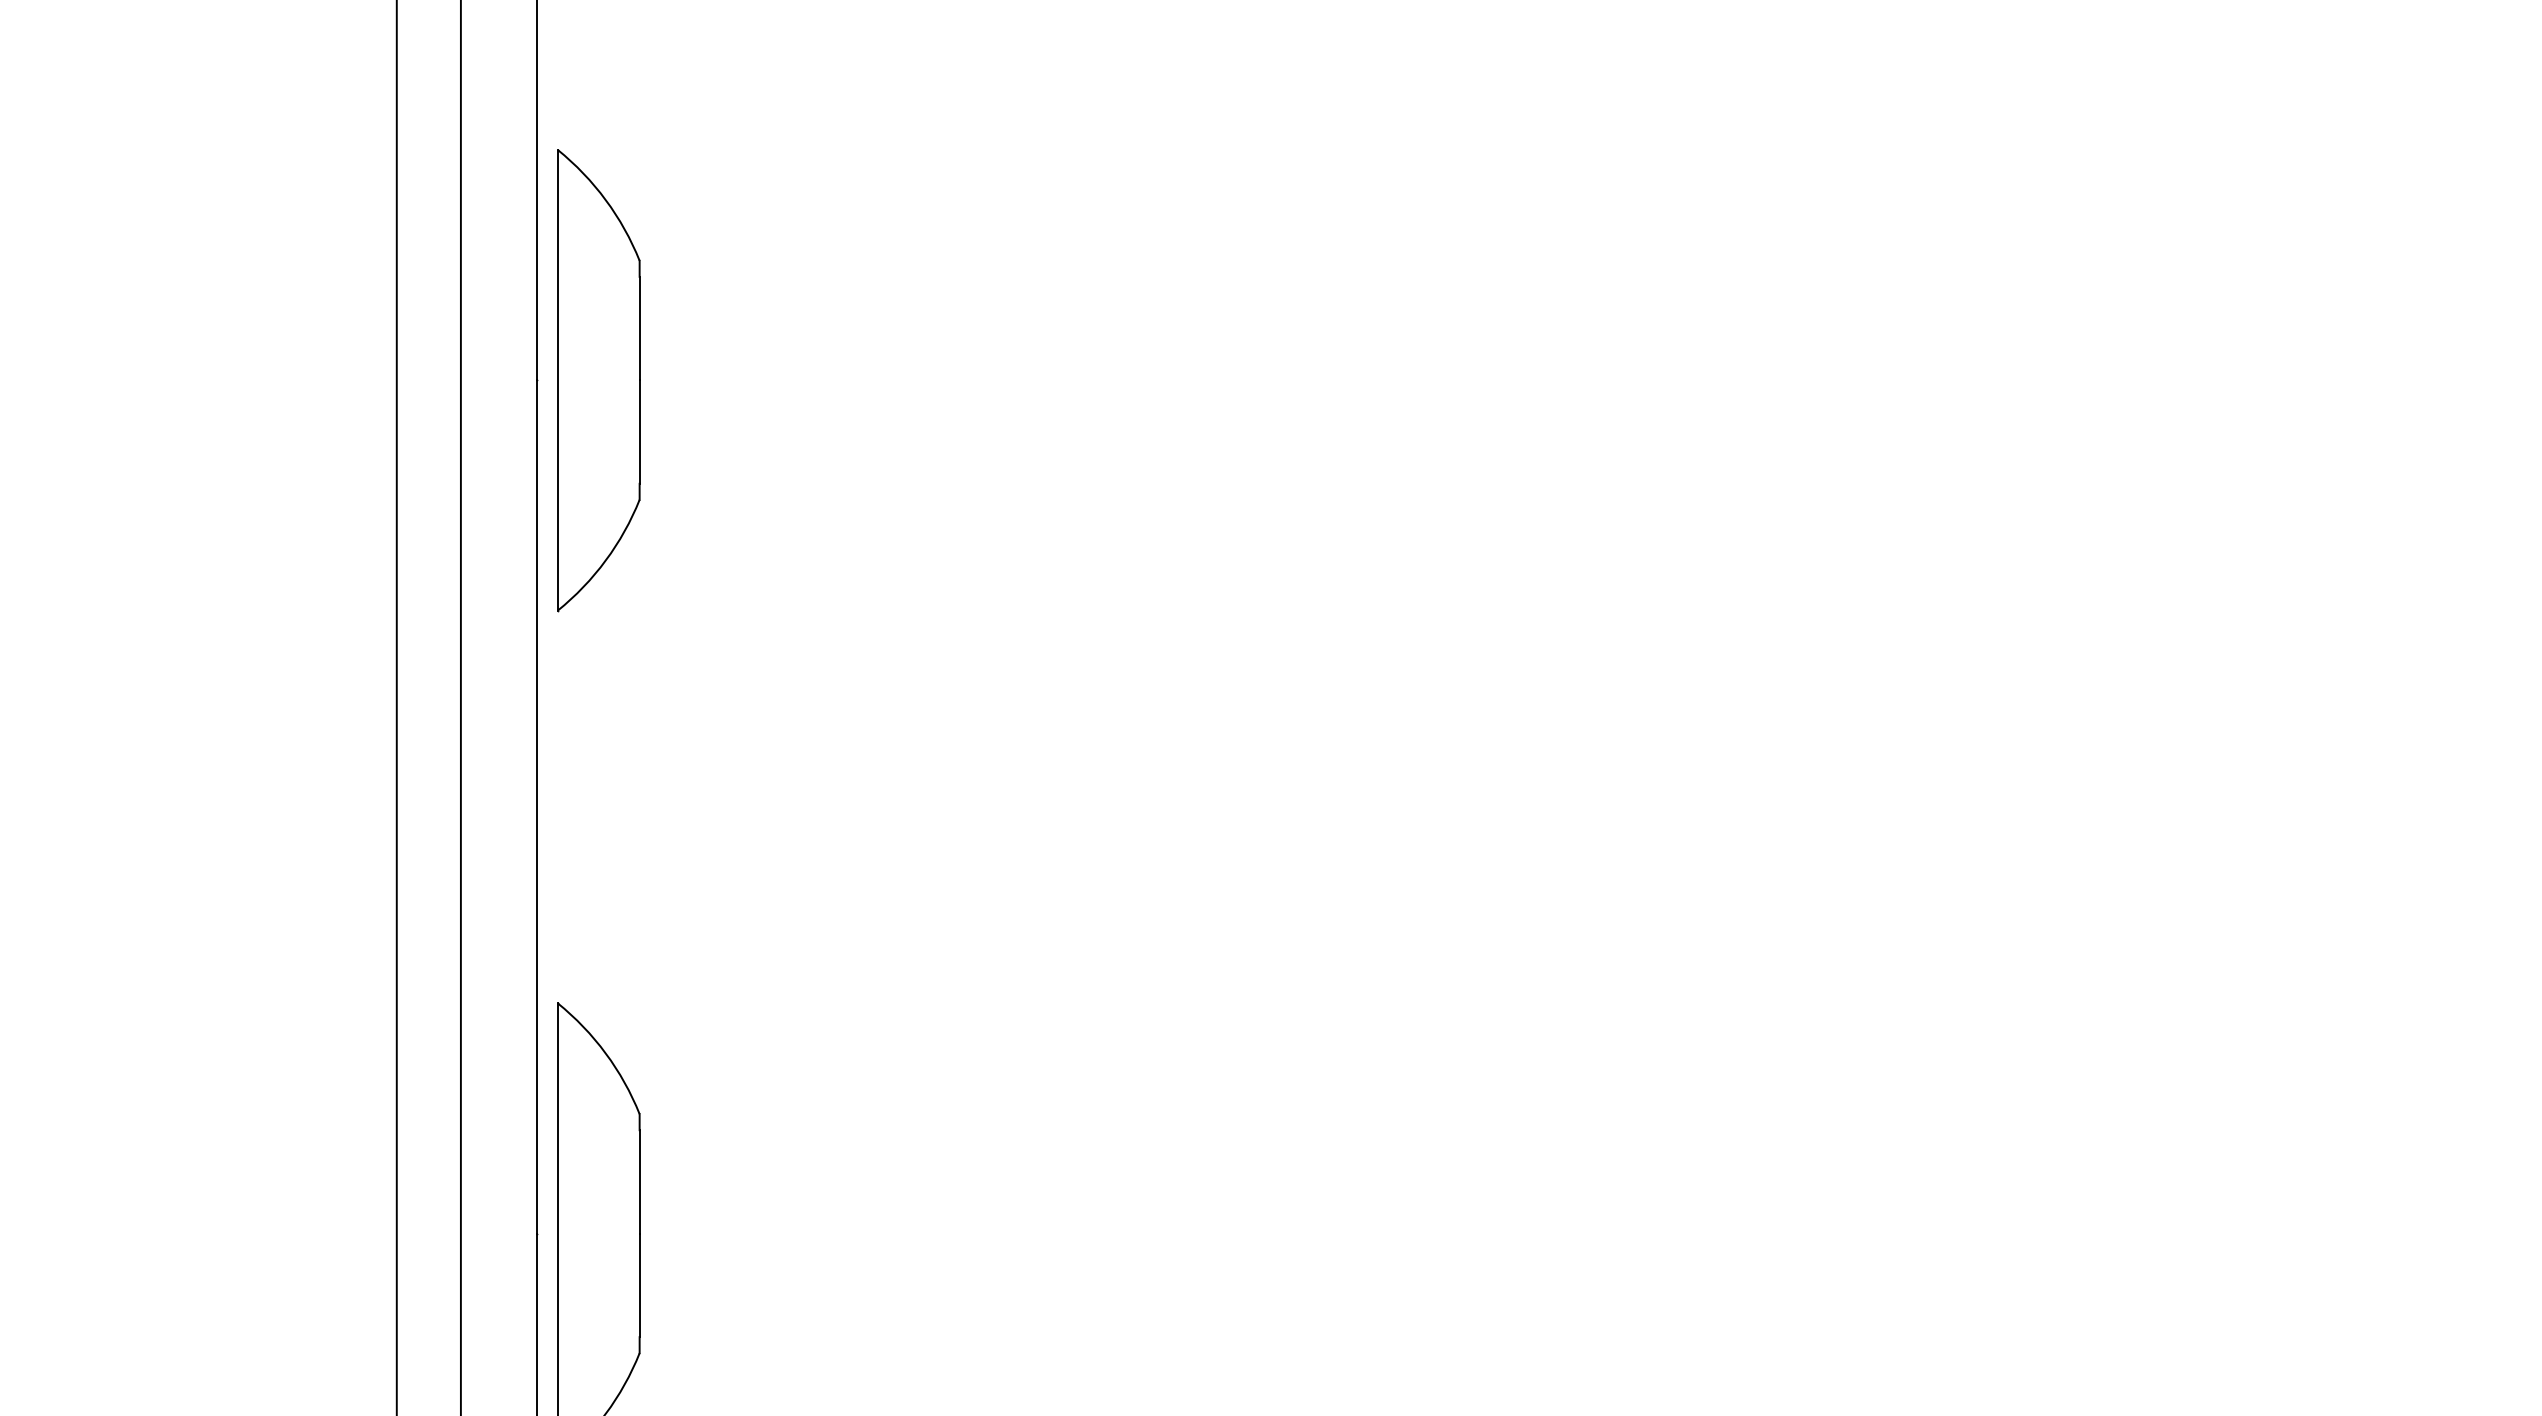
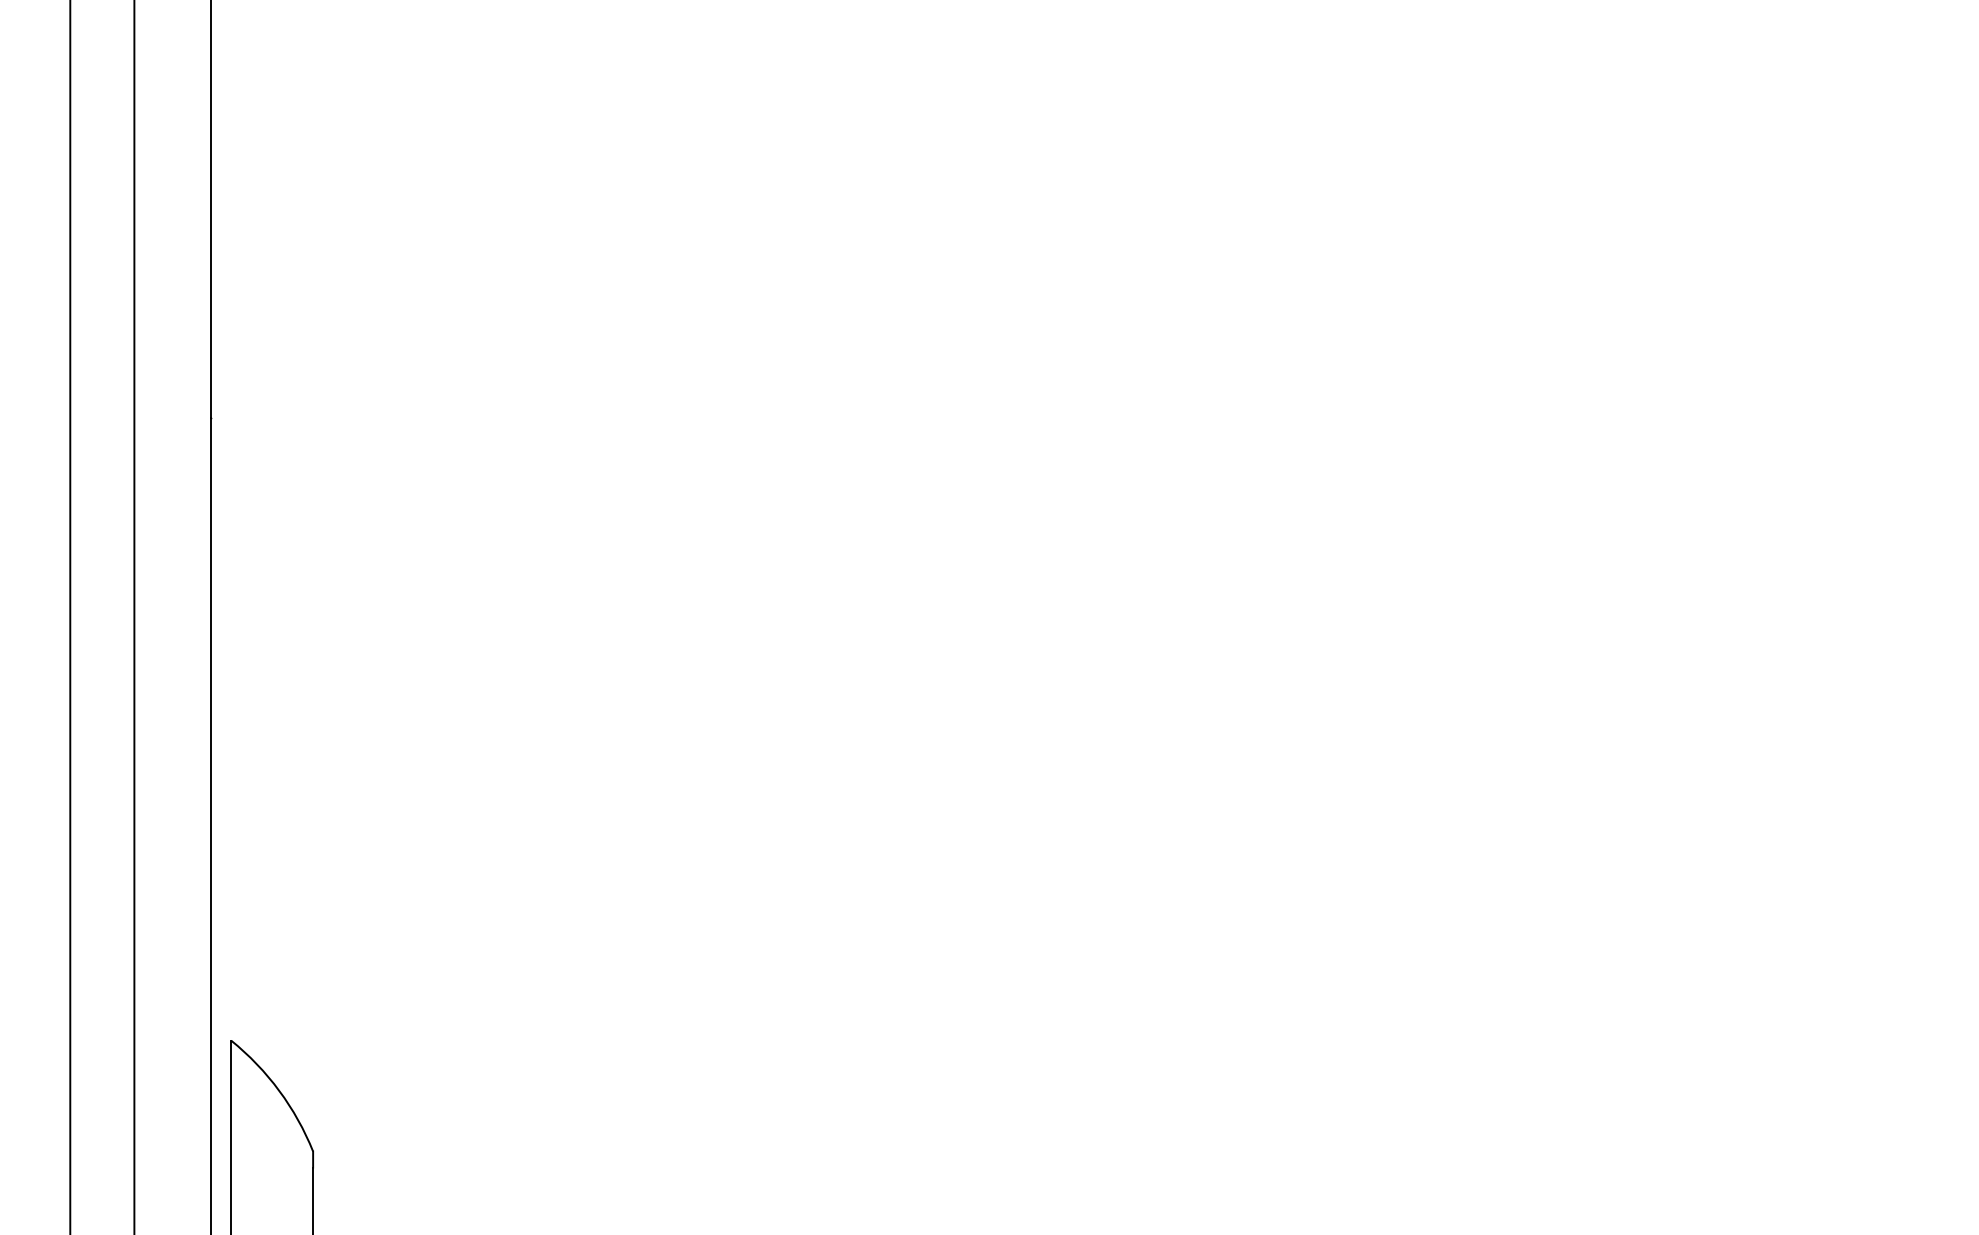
part: (598, 380) -> (271, 417), removed

